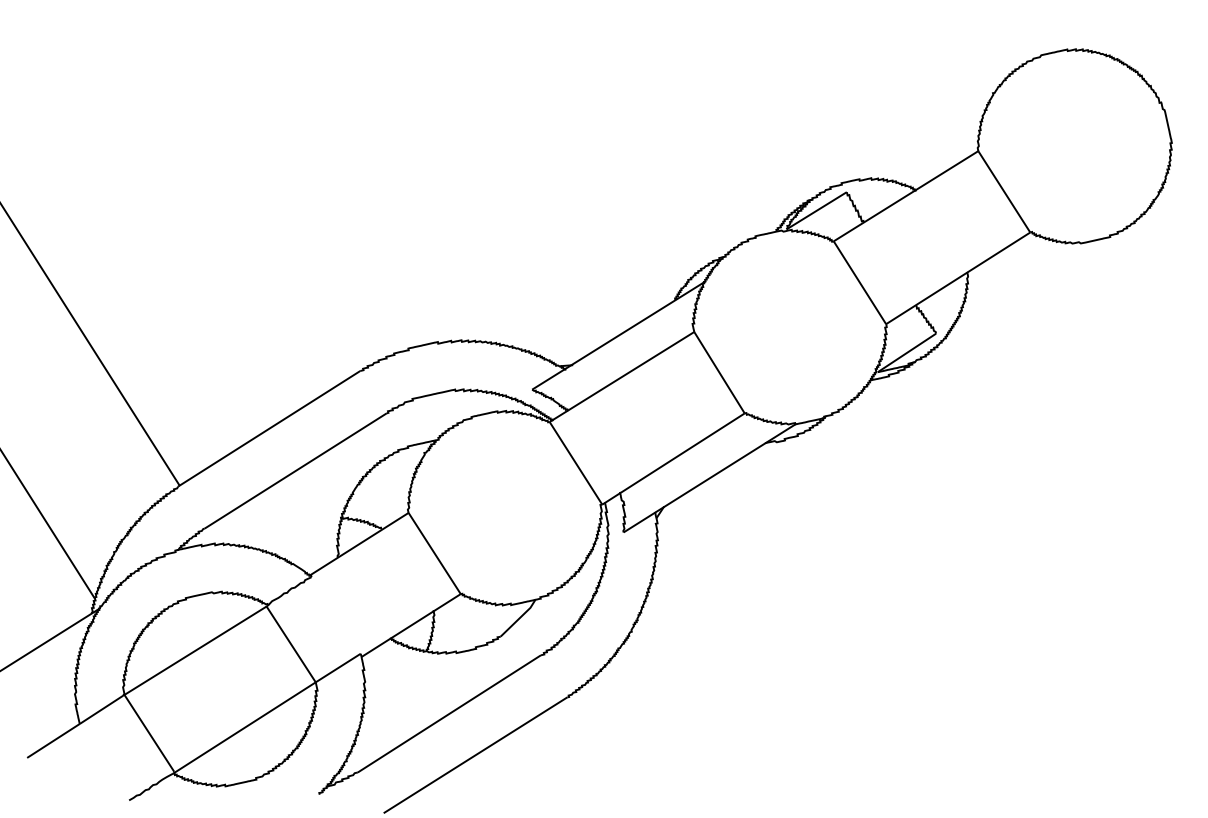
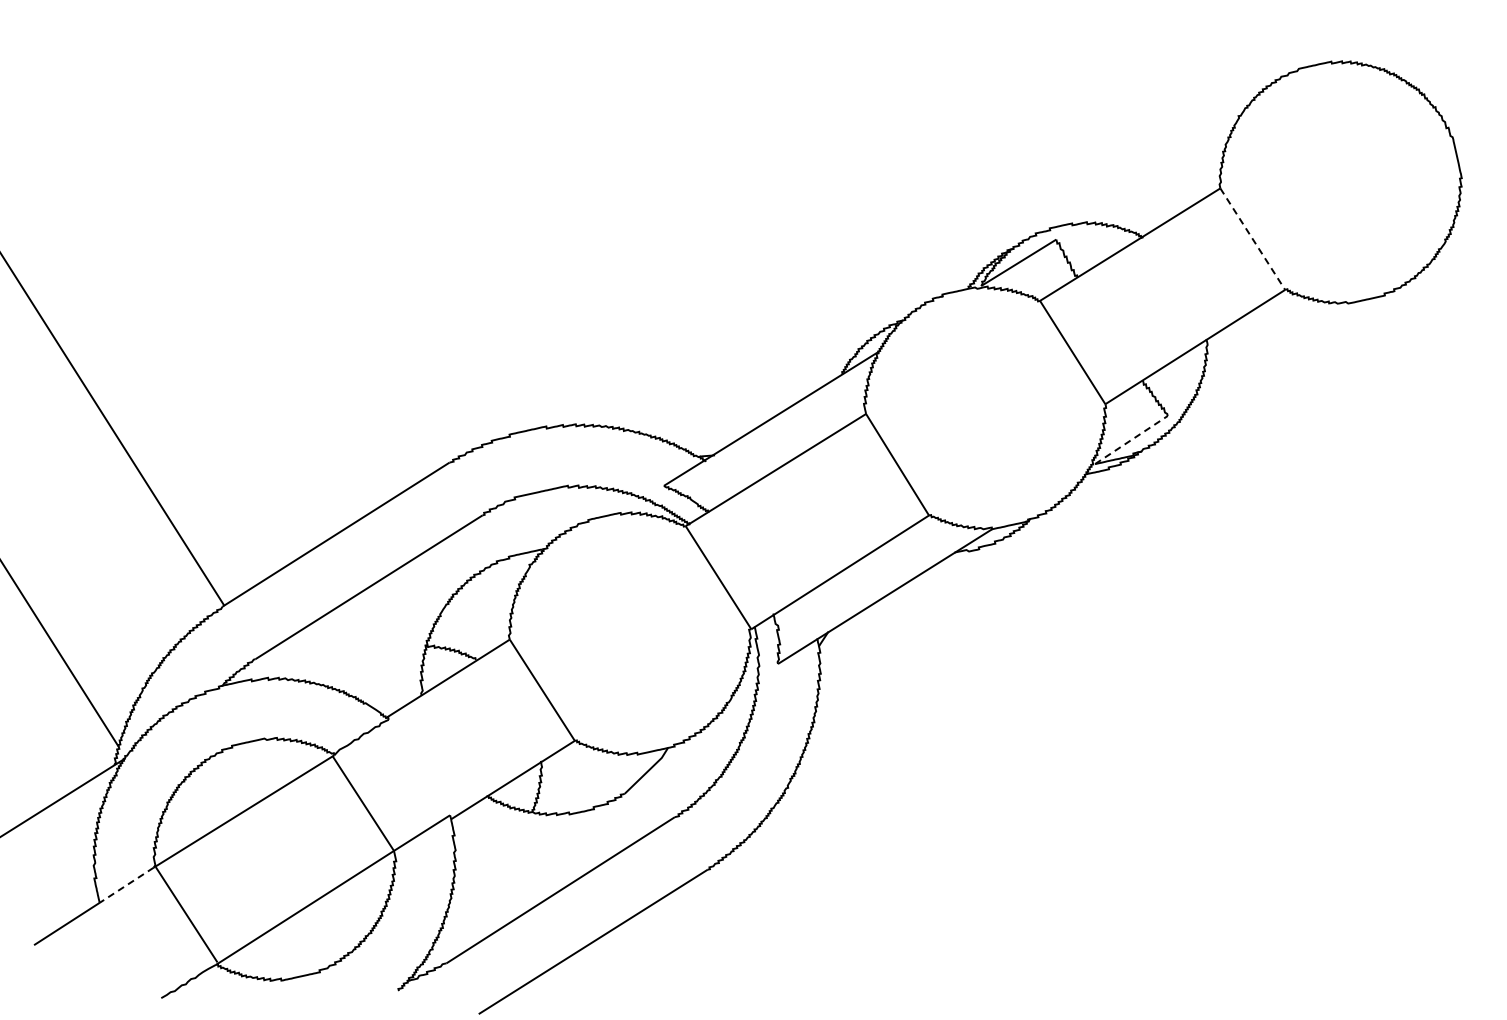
line: (1004, 192) -> (1253, 239), solid -> dashed
line: (907, 353) -> (1131, 440), solid -> dashed
line: (101, 710) -> (126, 885), solid -> dashed

